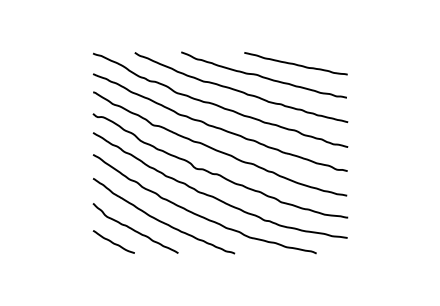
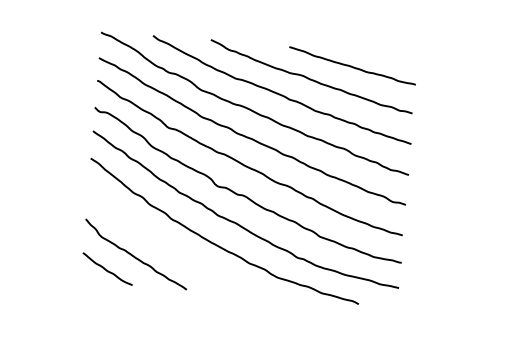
curve: (163, 221) -> (171, 248), removed

